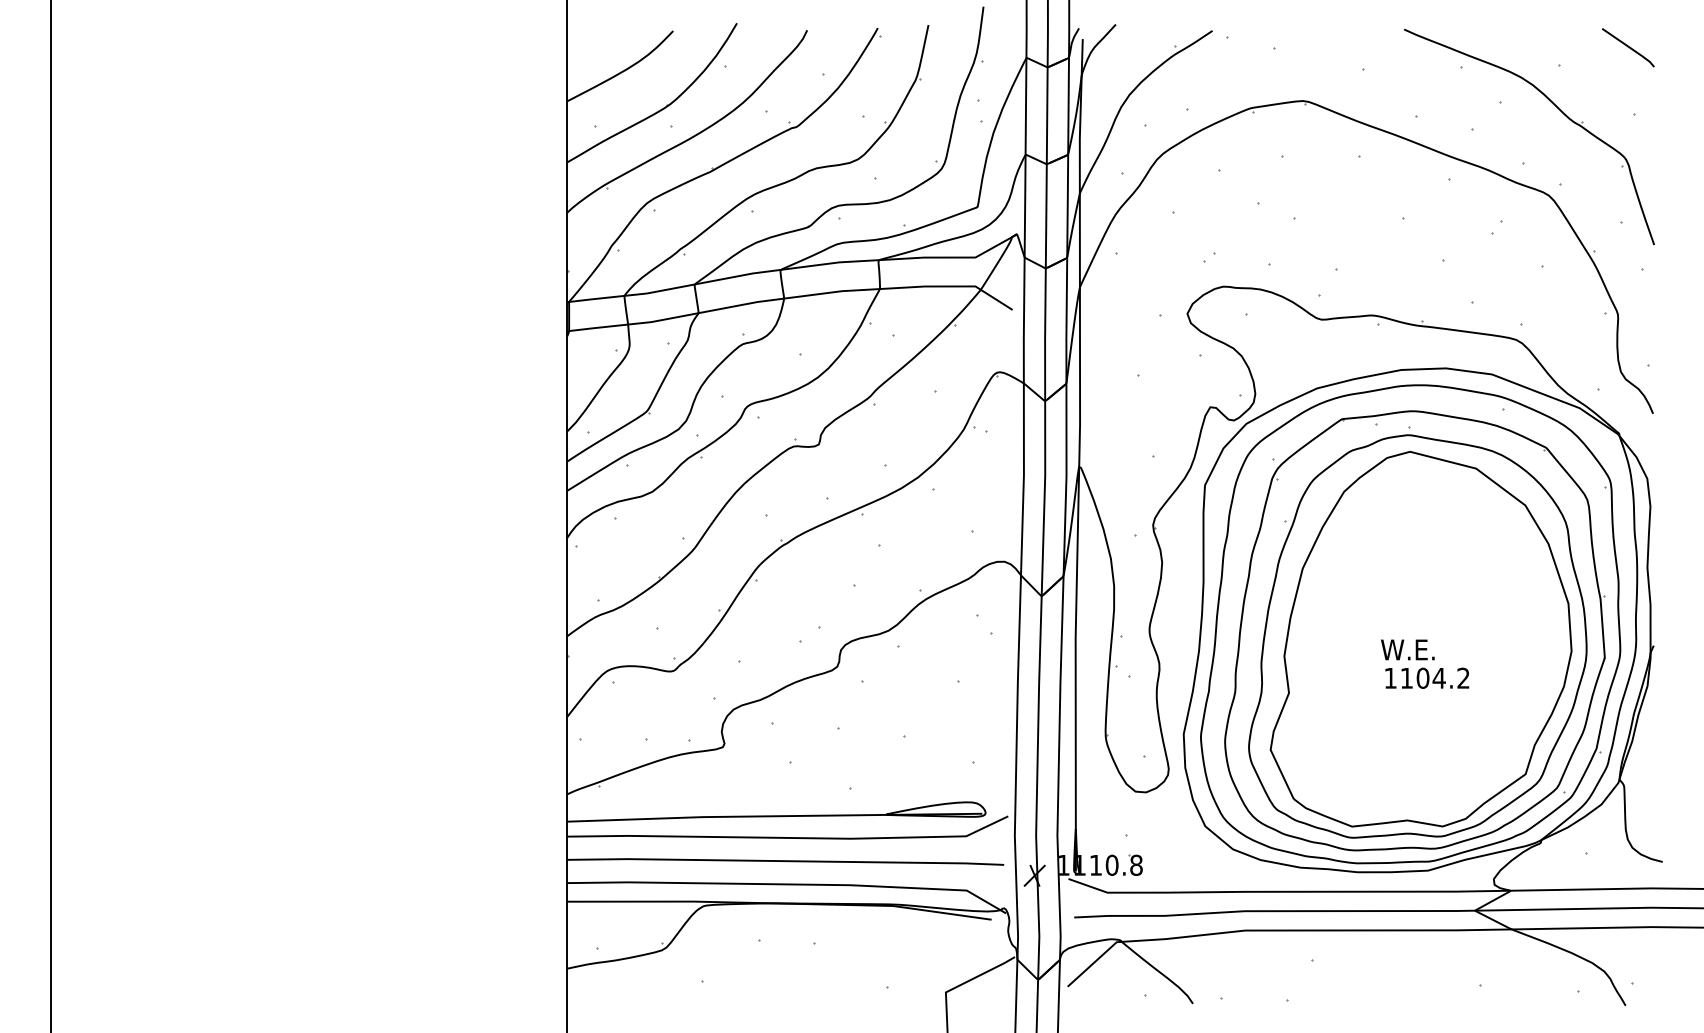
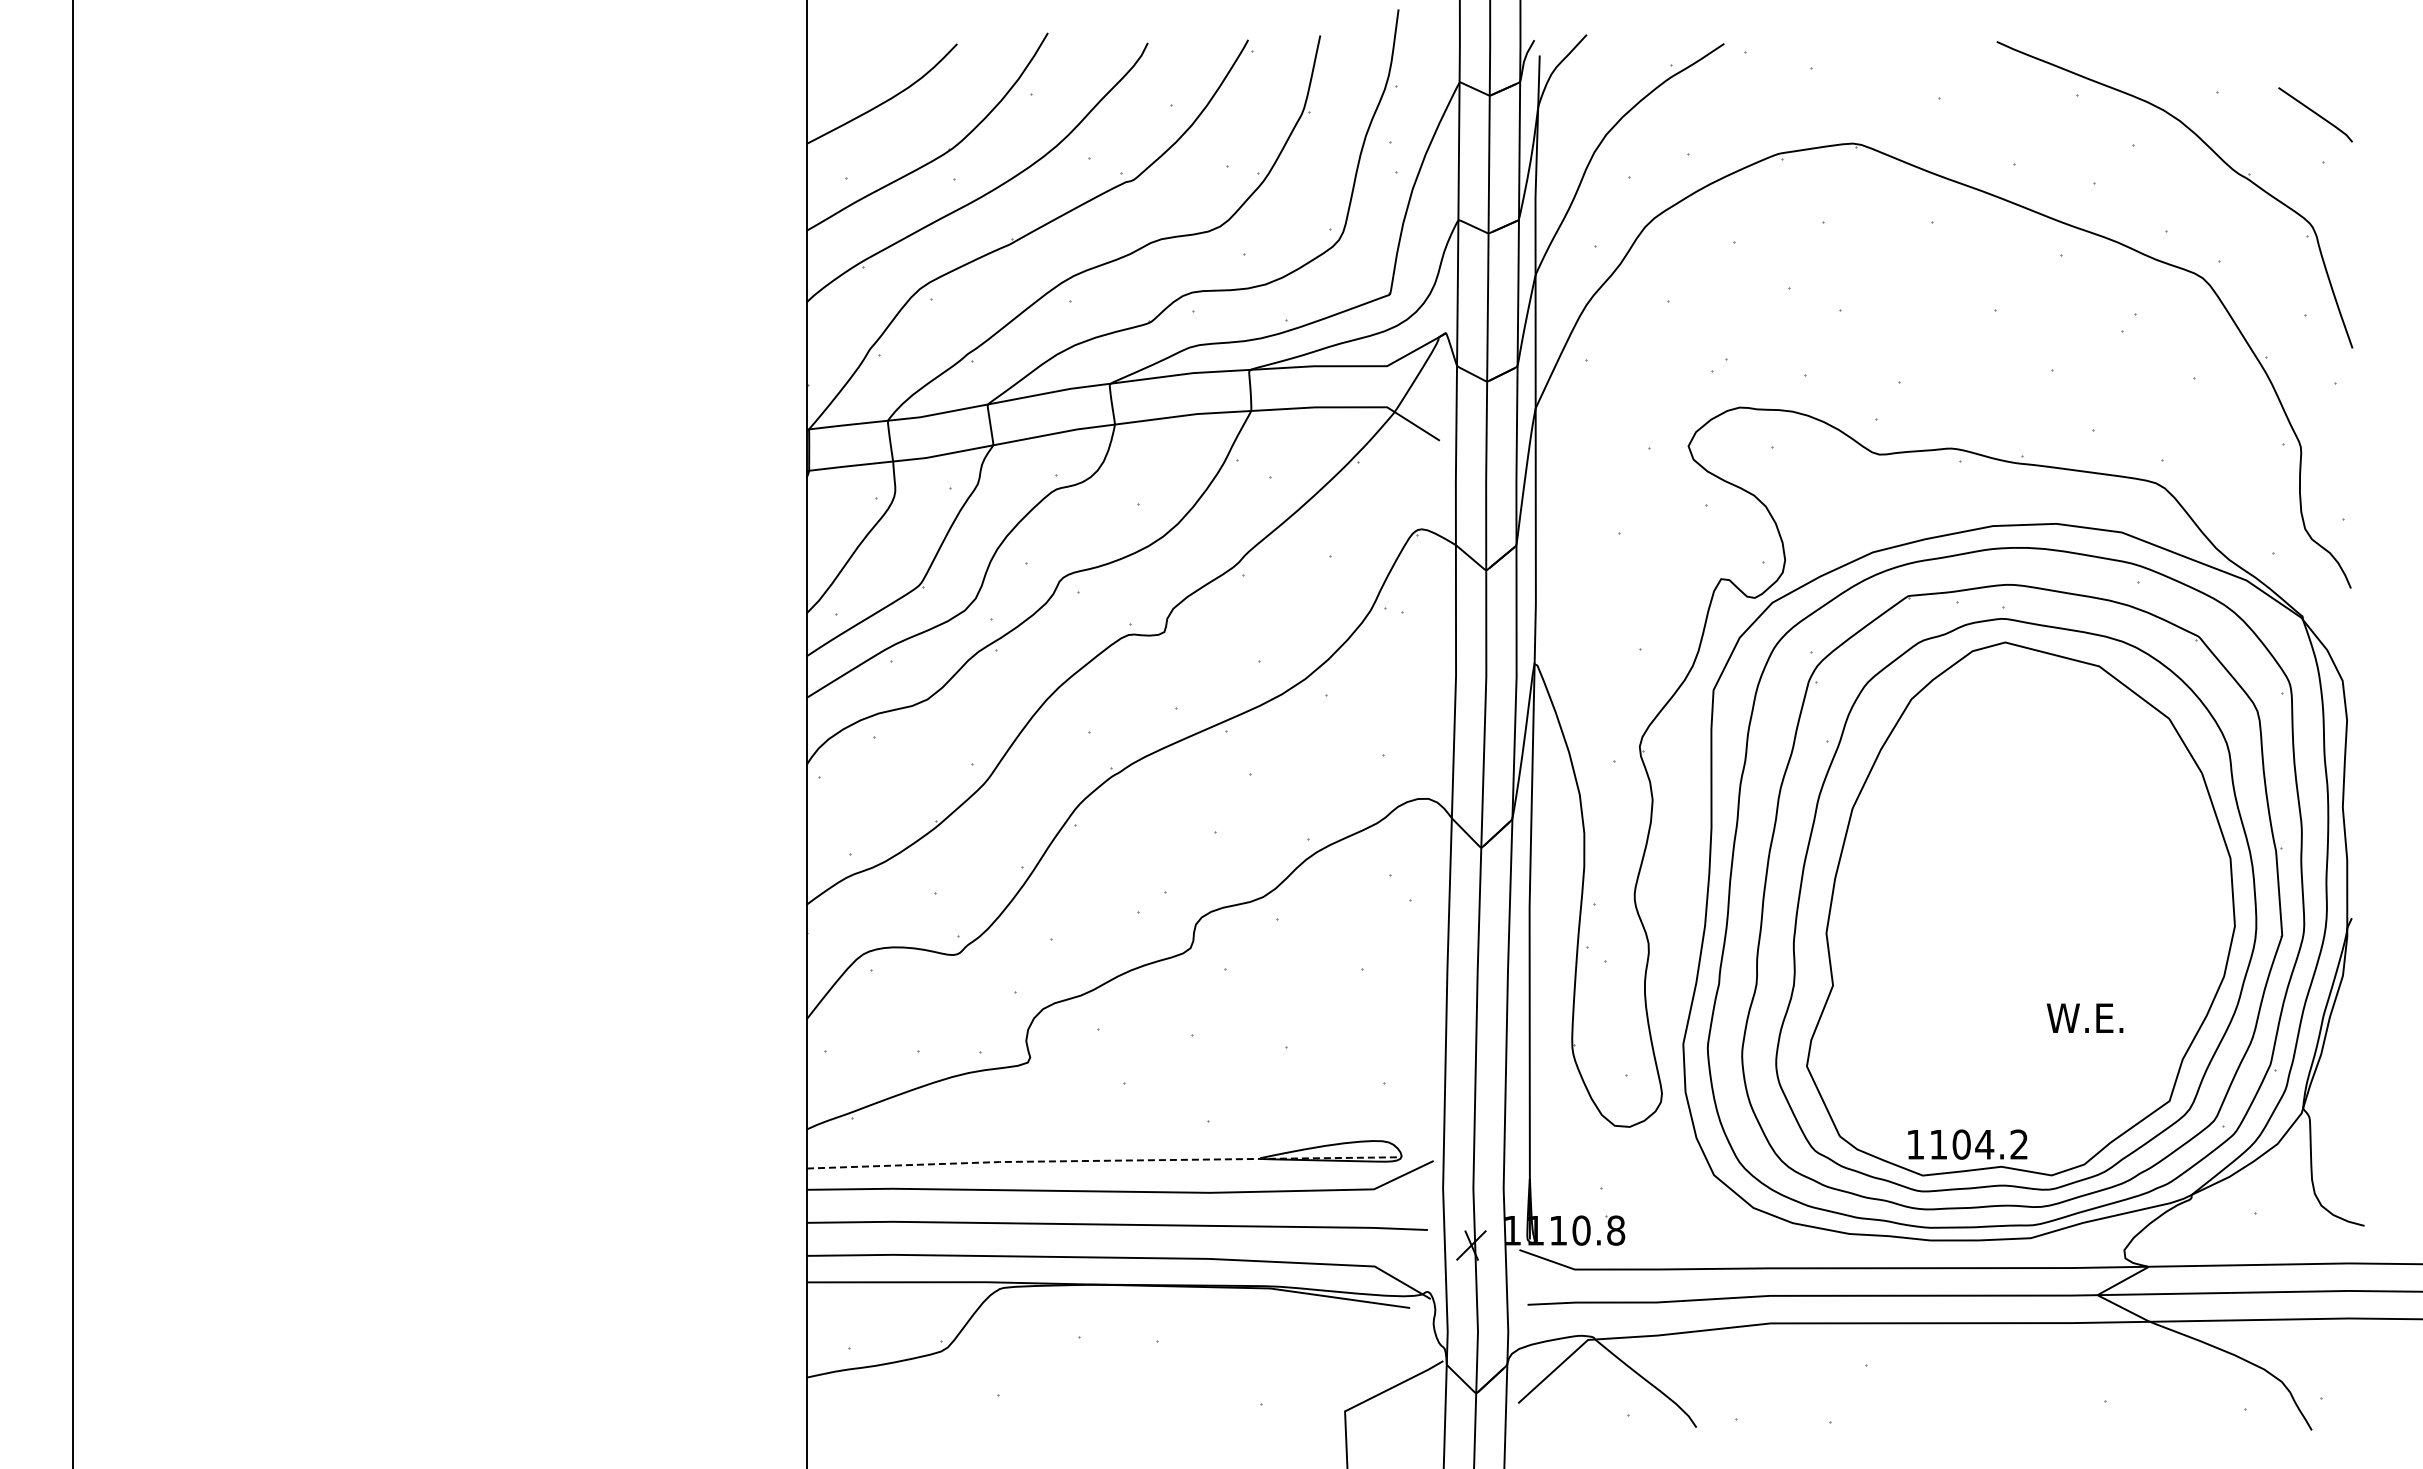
line: (1628, 47) -> (2315, 114), moved
text: (1407, 649) -> (2084, 1017), moved
text: (1427, 678) -> (1967, 1144), moved
line: (774, 816) -> (1101, 1160), solid -> dashed

